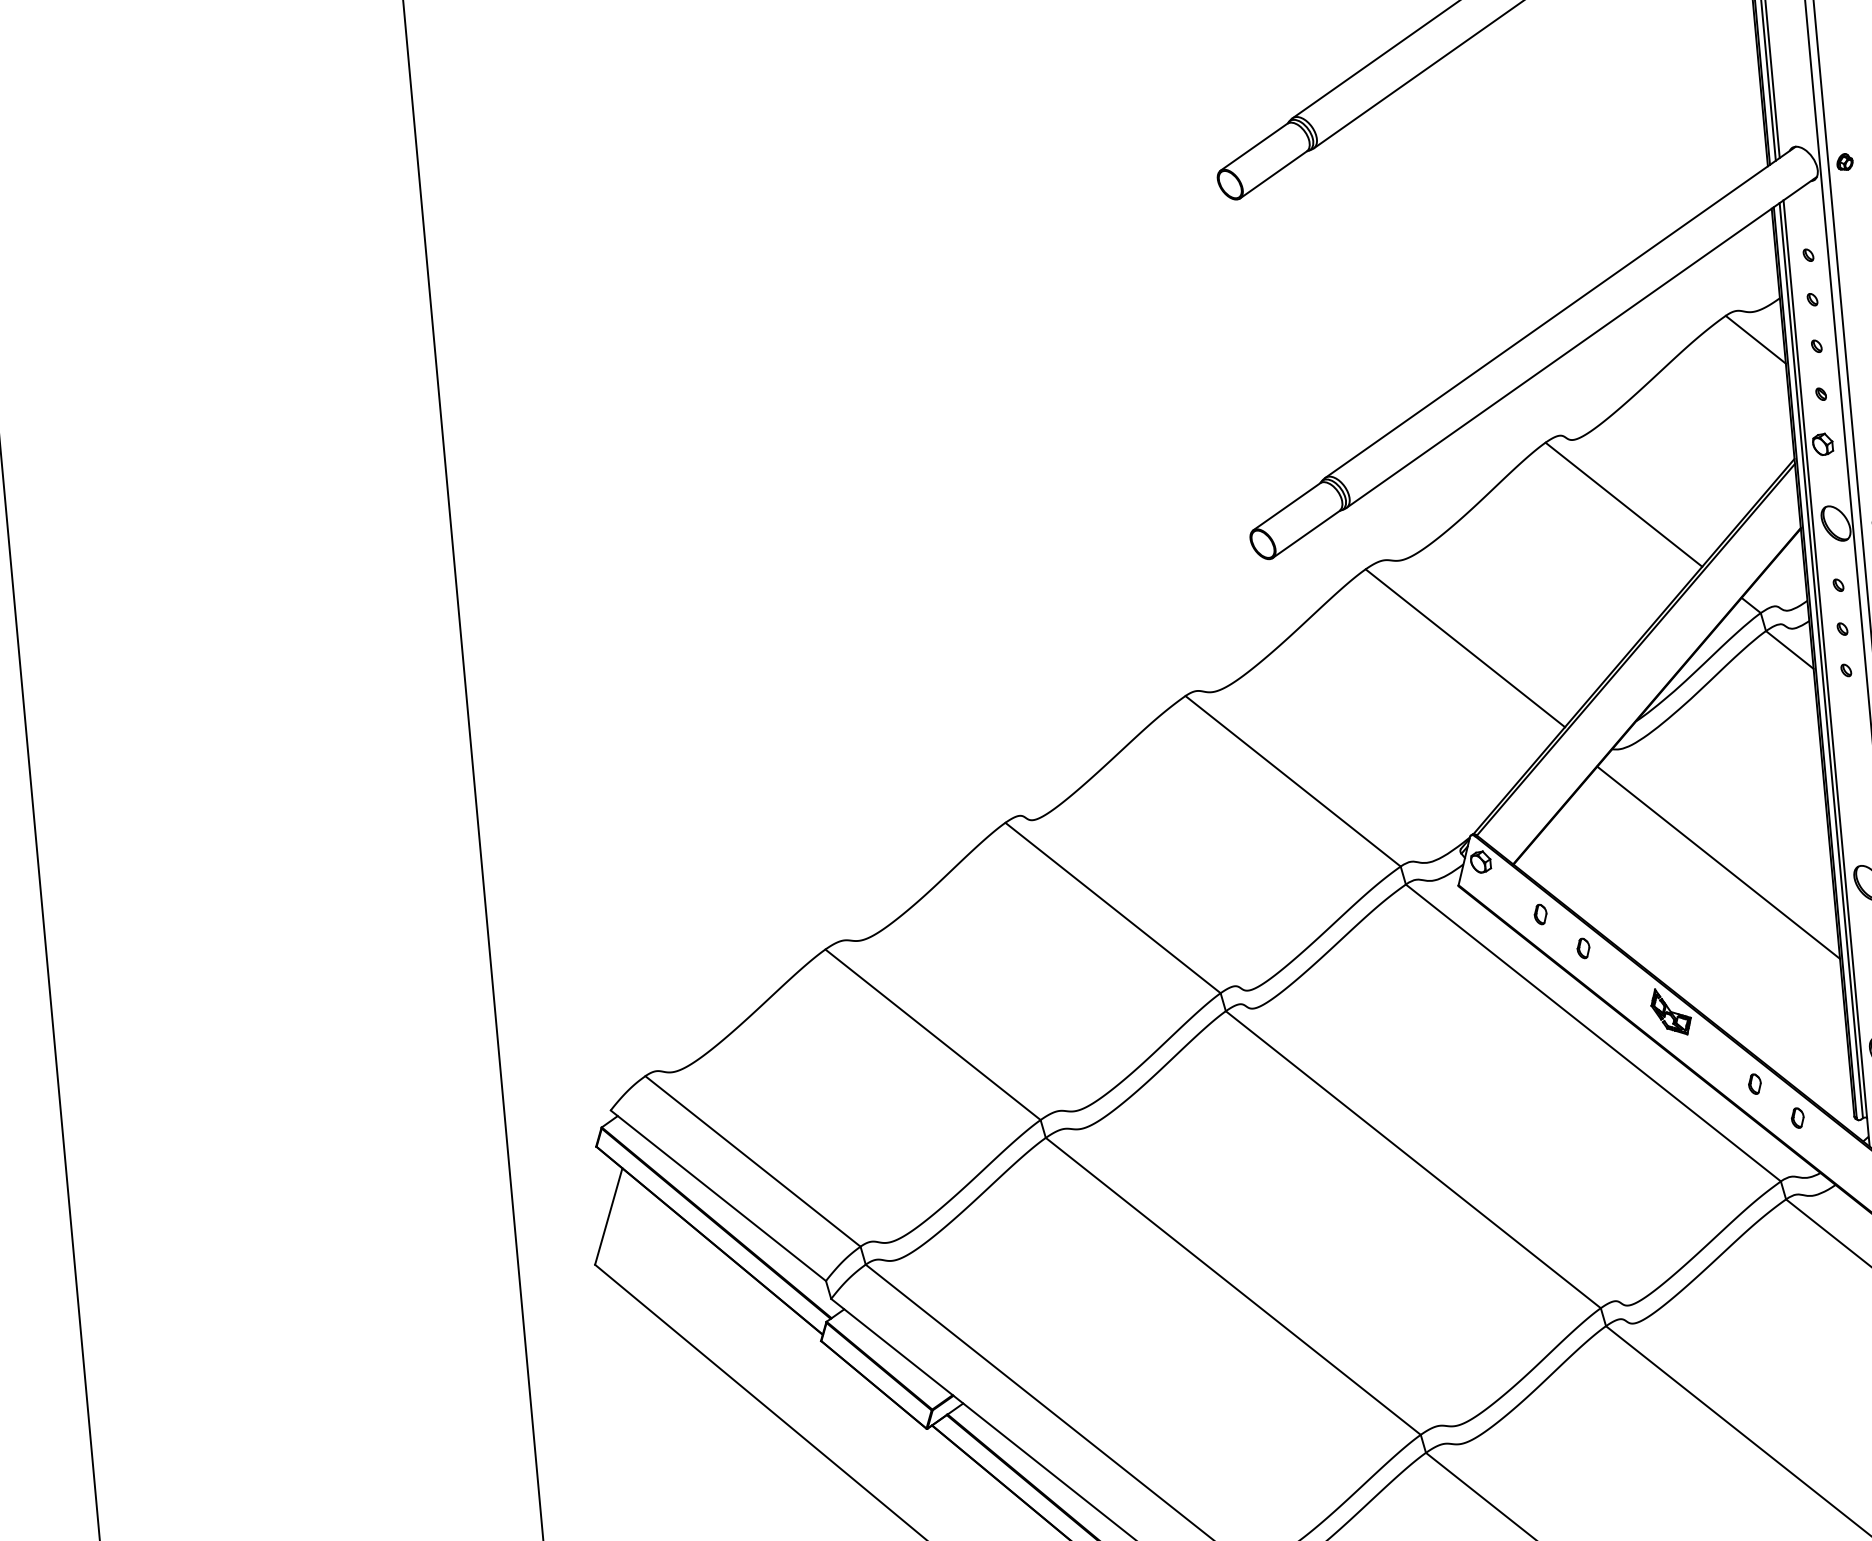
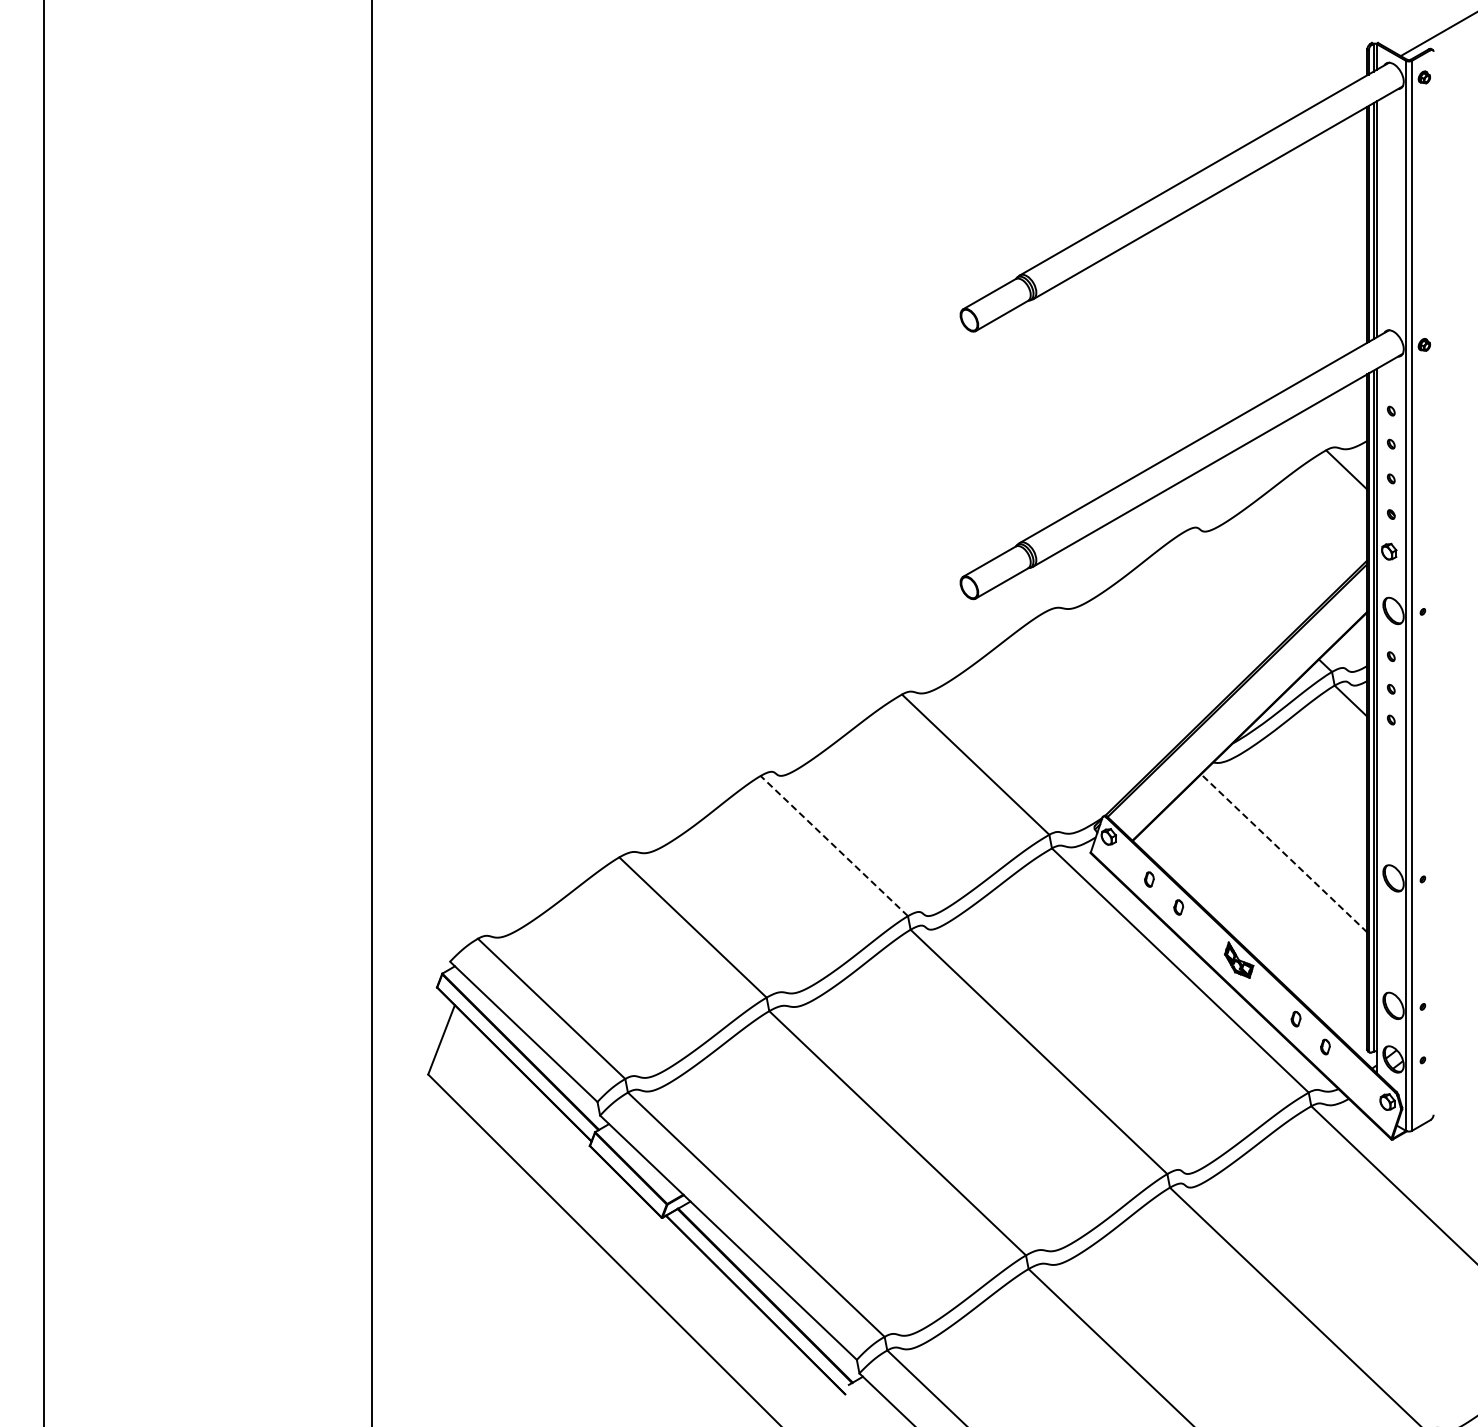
line: (1624, 504) -> (1238, 582), removed
line: (1465, 648) -> (1111, 678), removed
line: (1719, 862) -> (1284, 853), solid -> dashed
line: (1113, 908) -> (834, 846), solid -> dashed

